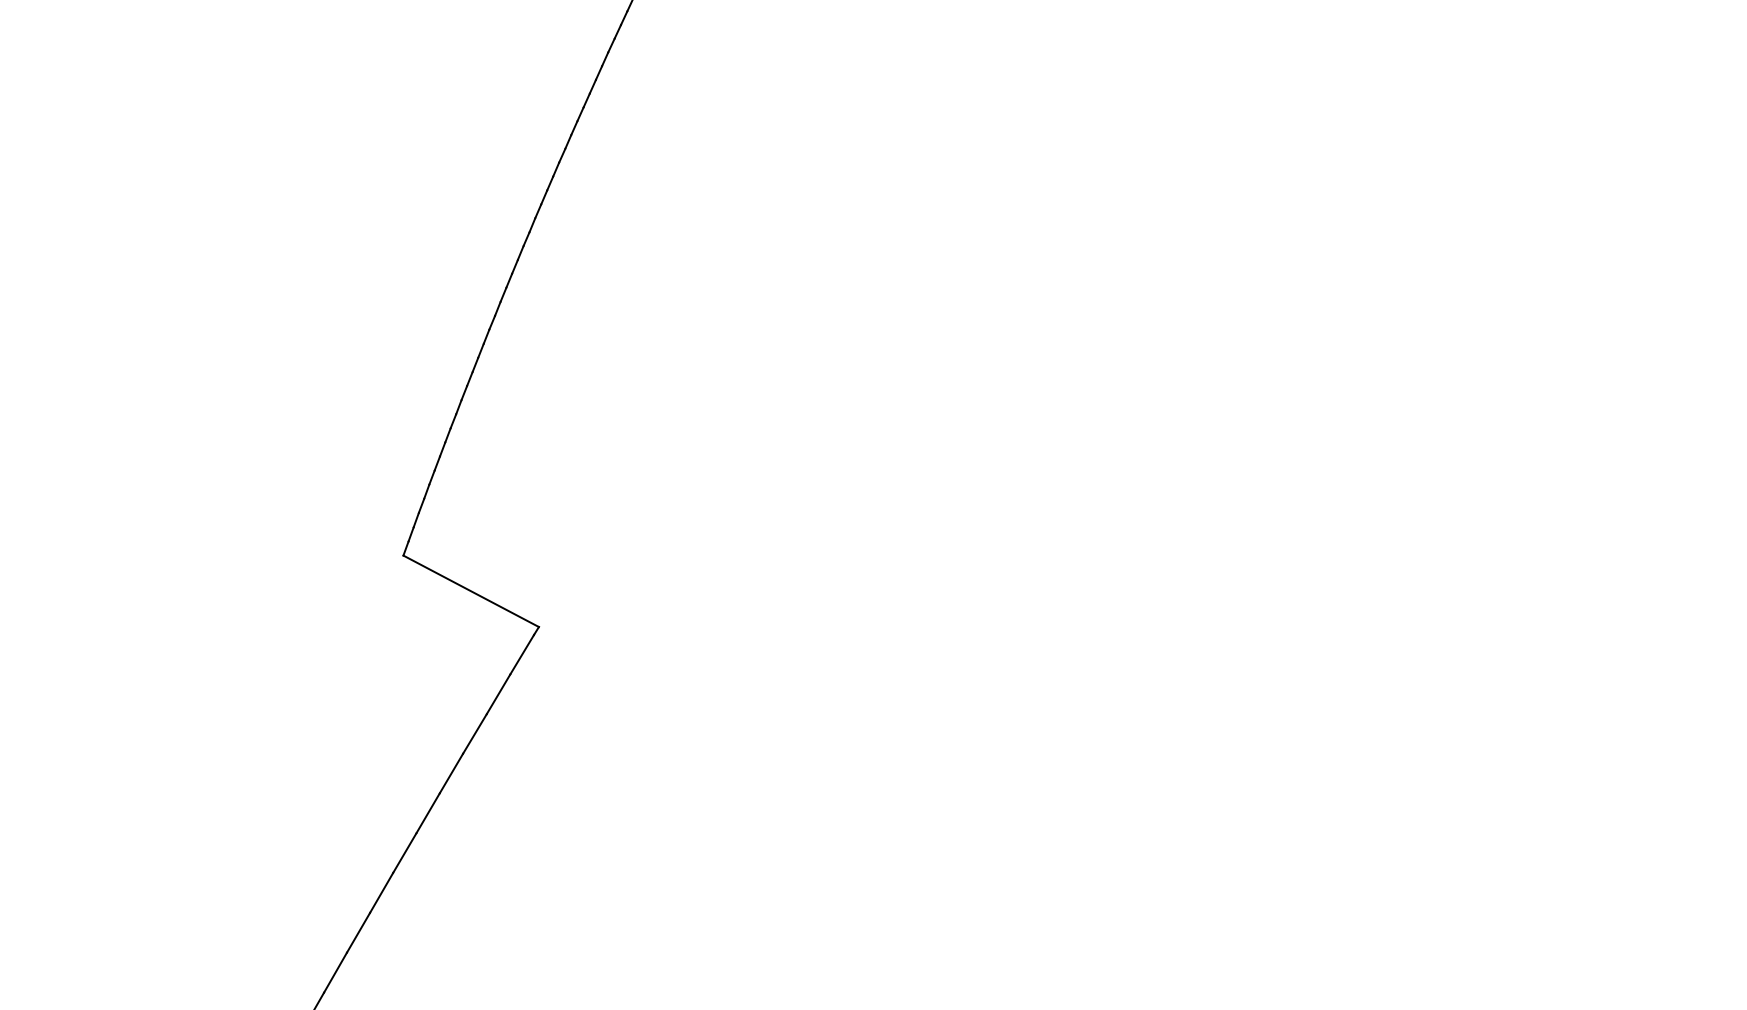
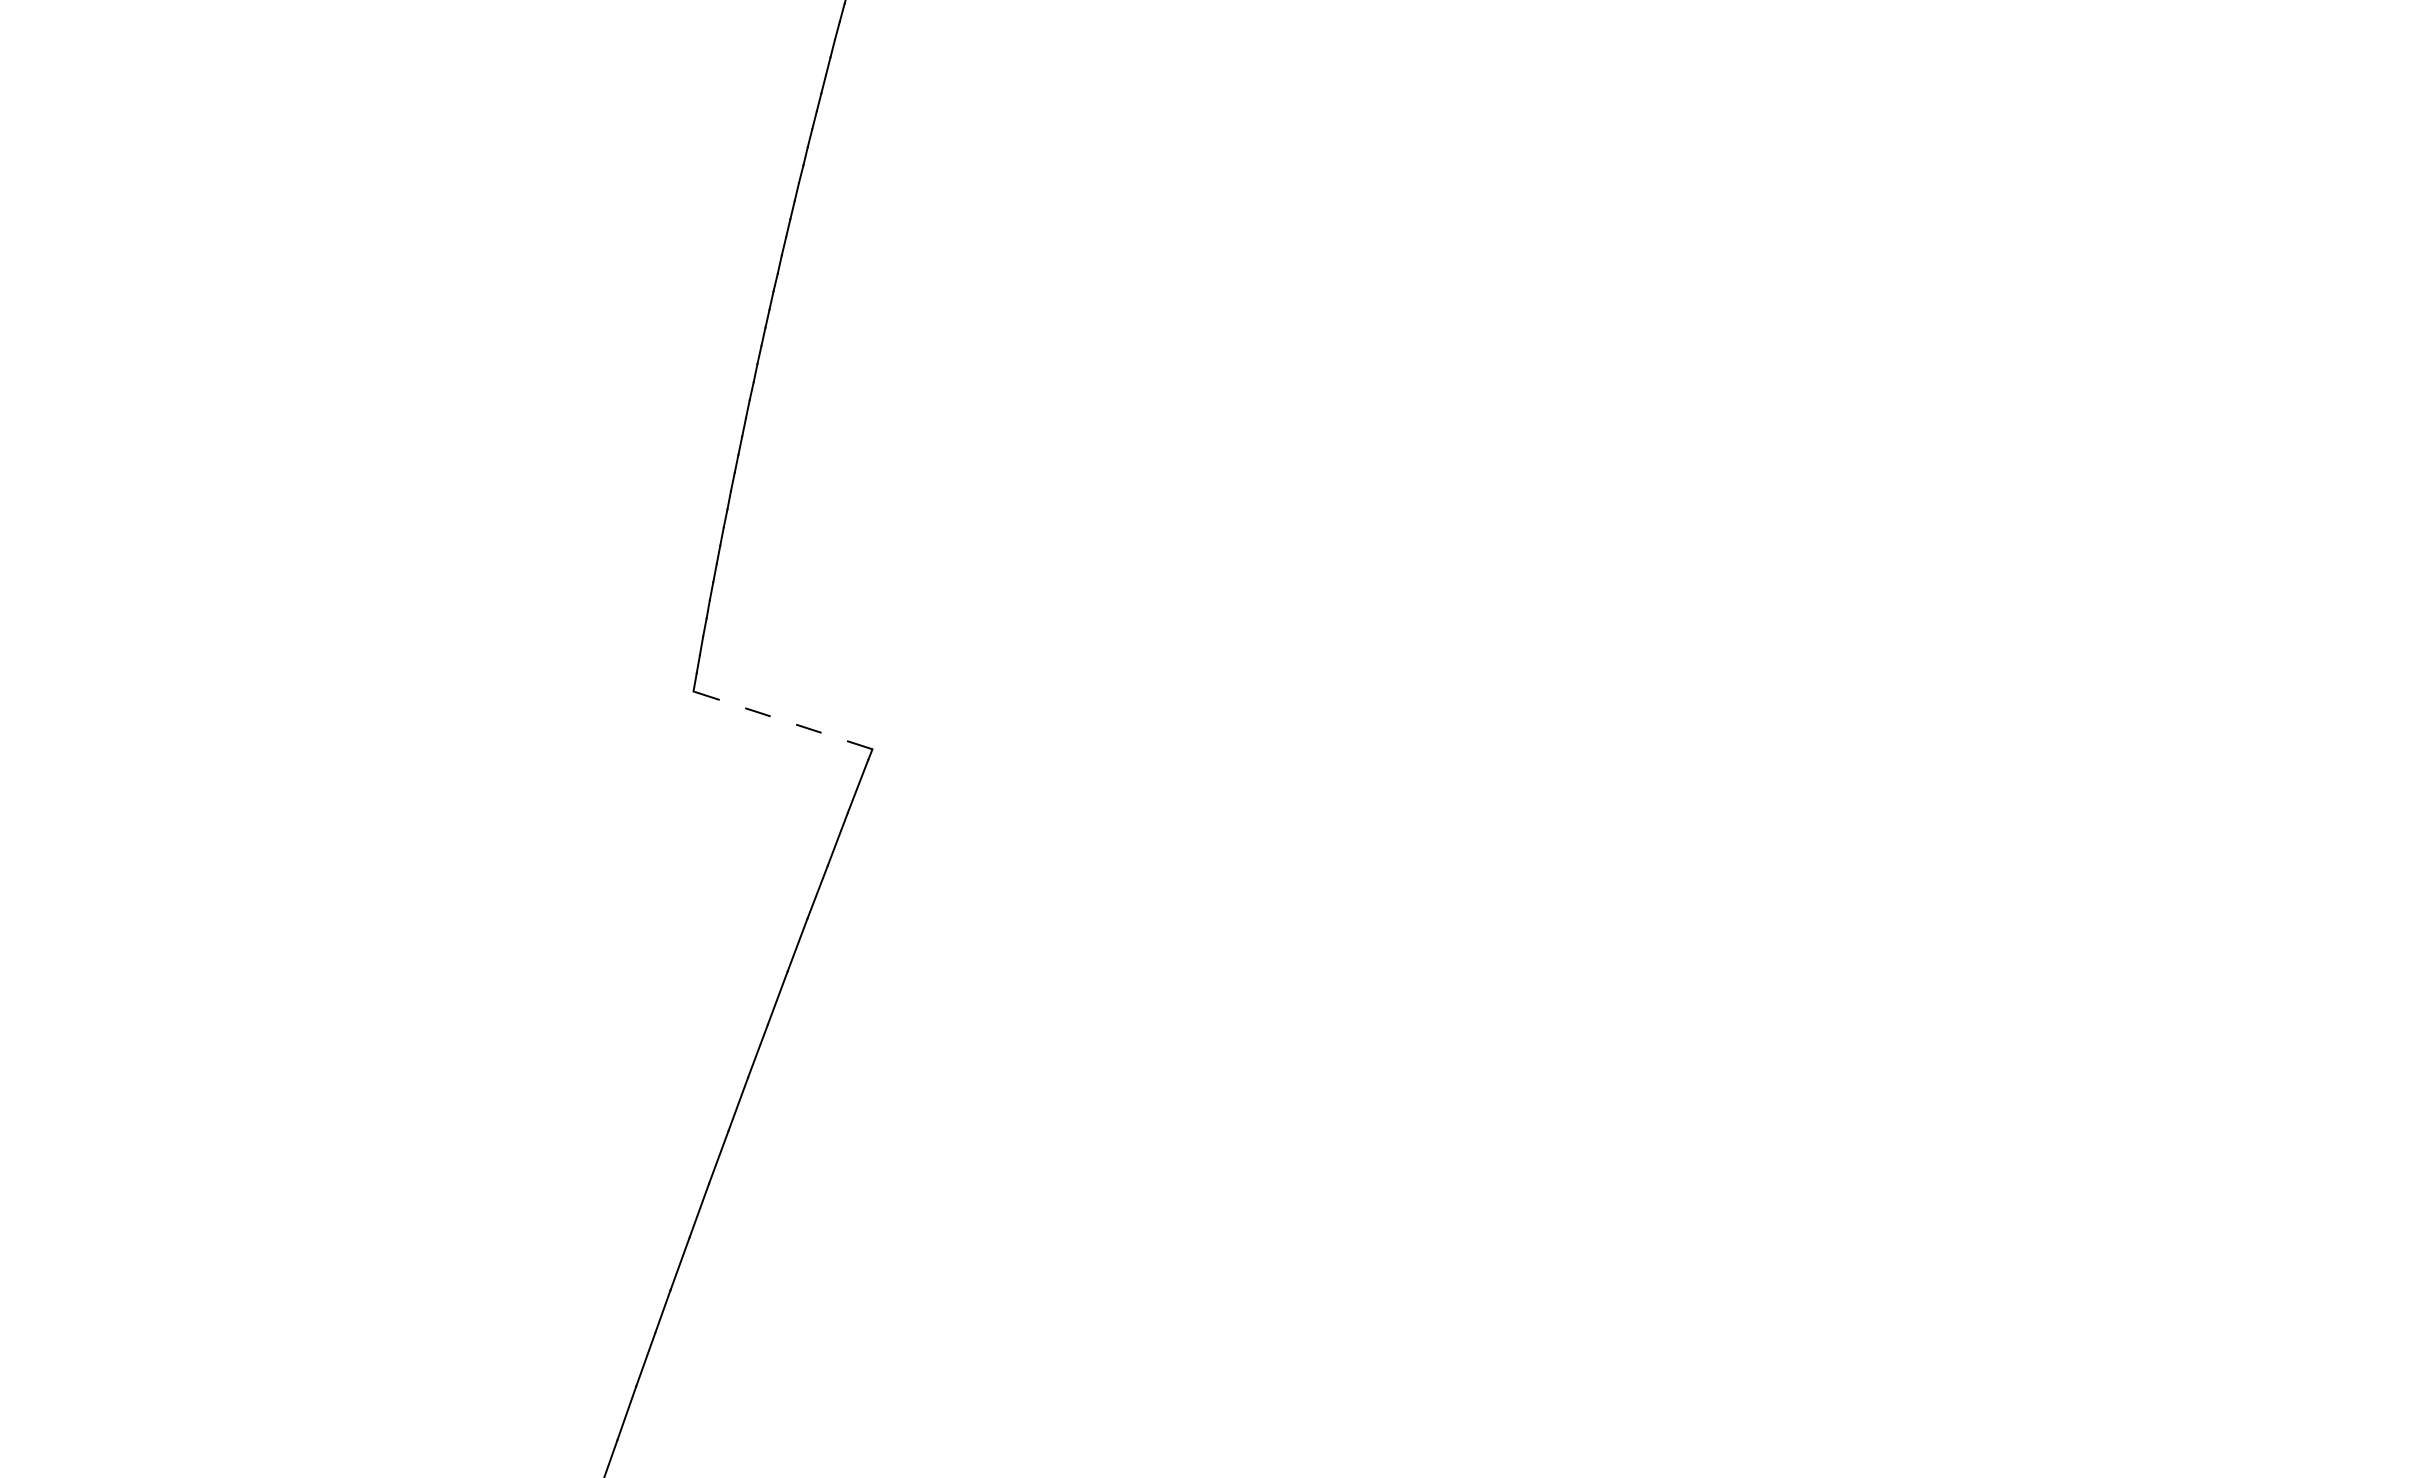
line: (470, 591) -> (782, 720), solid -> dashed

